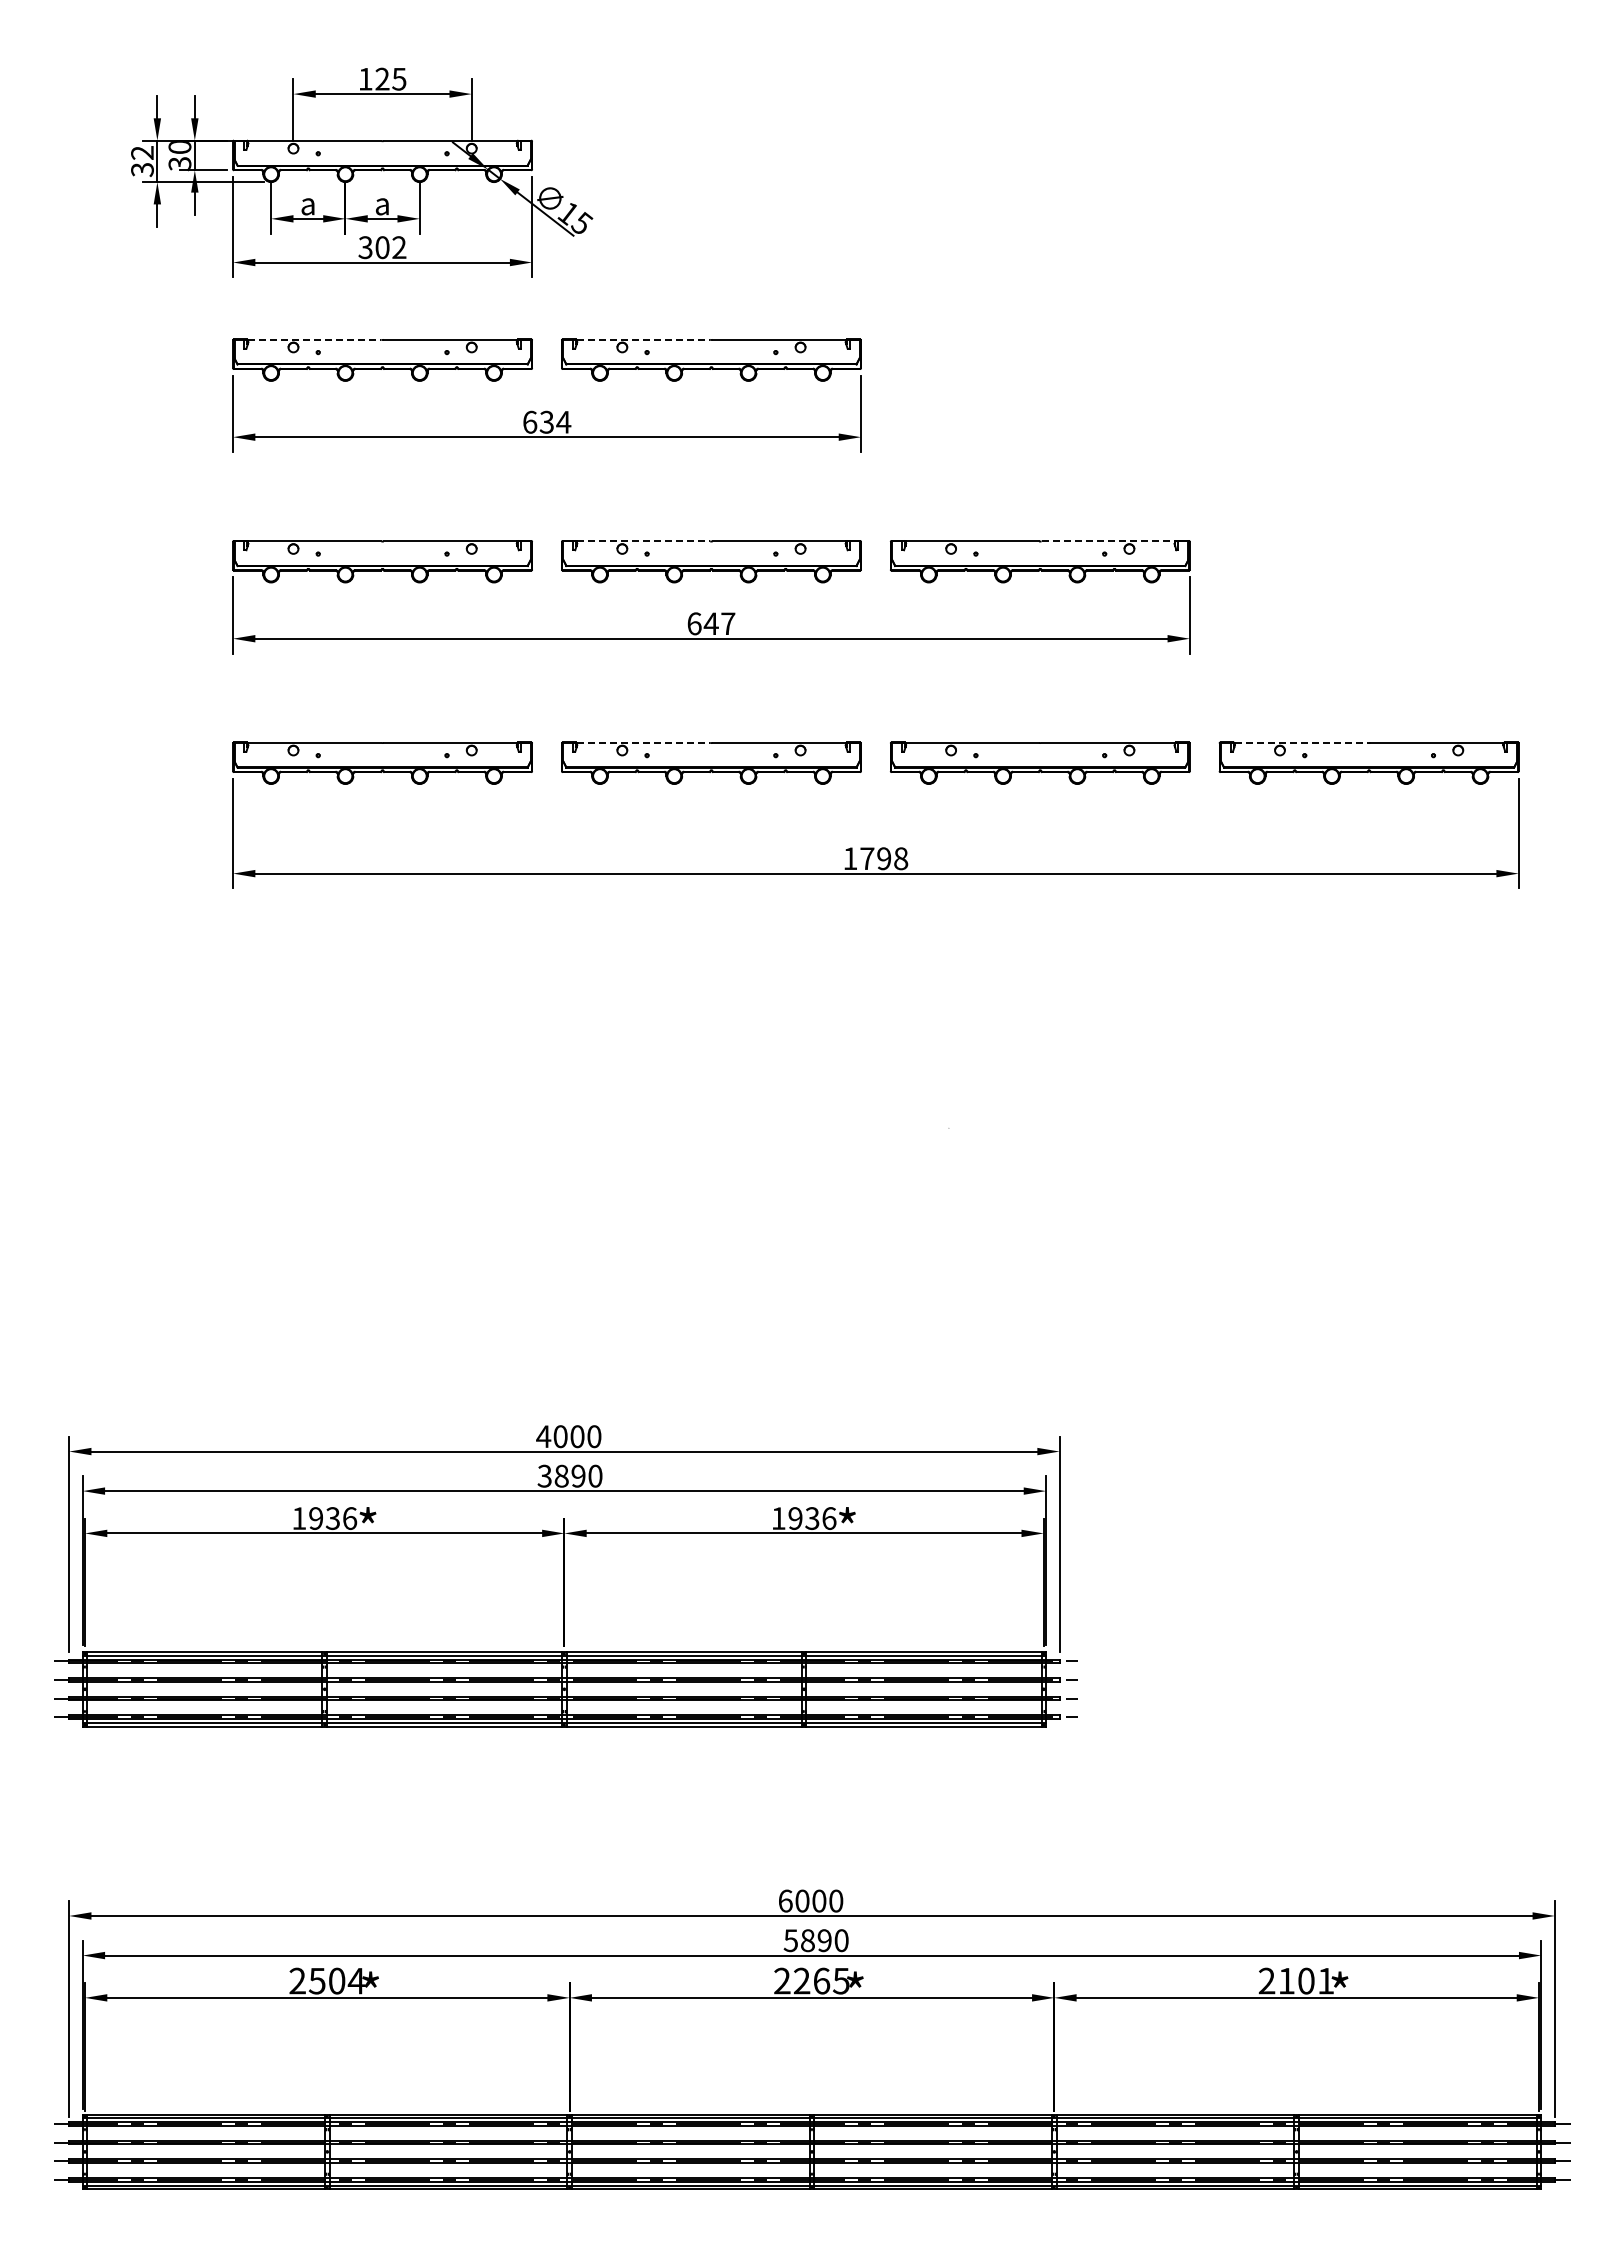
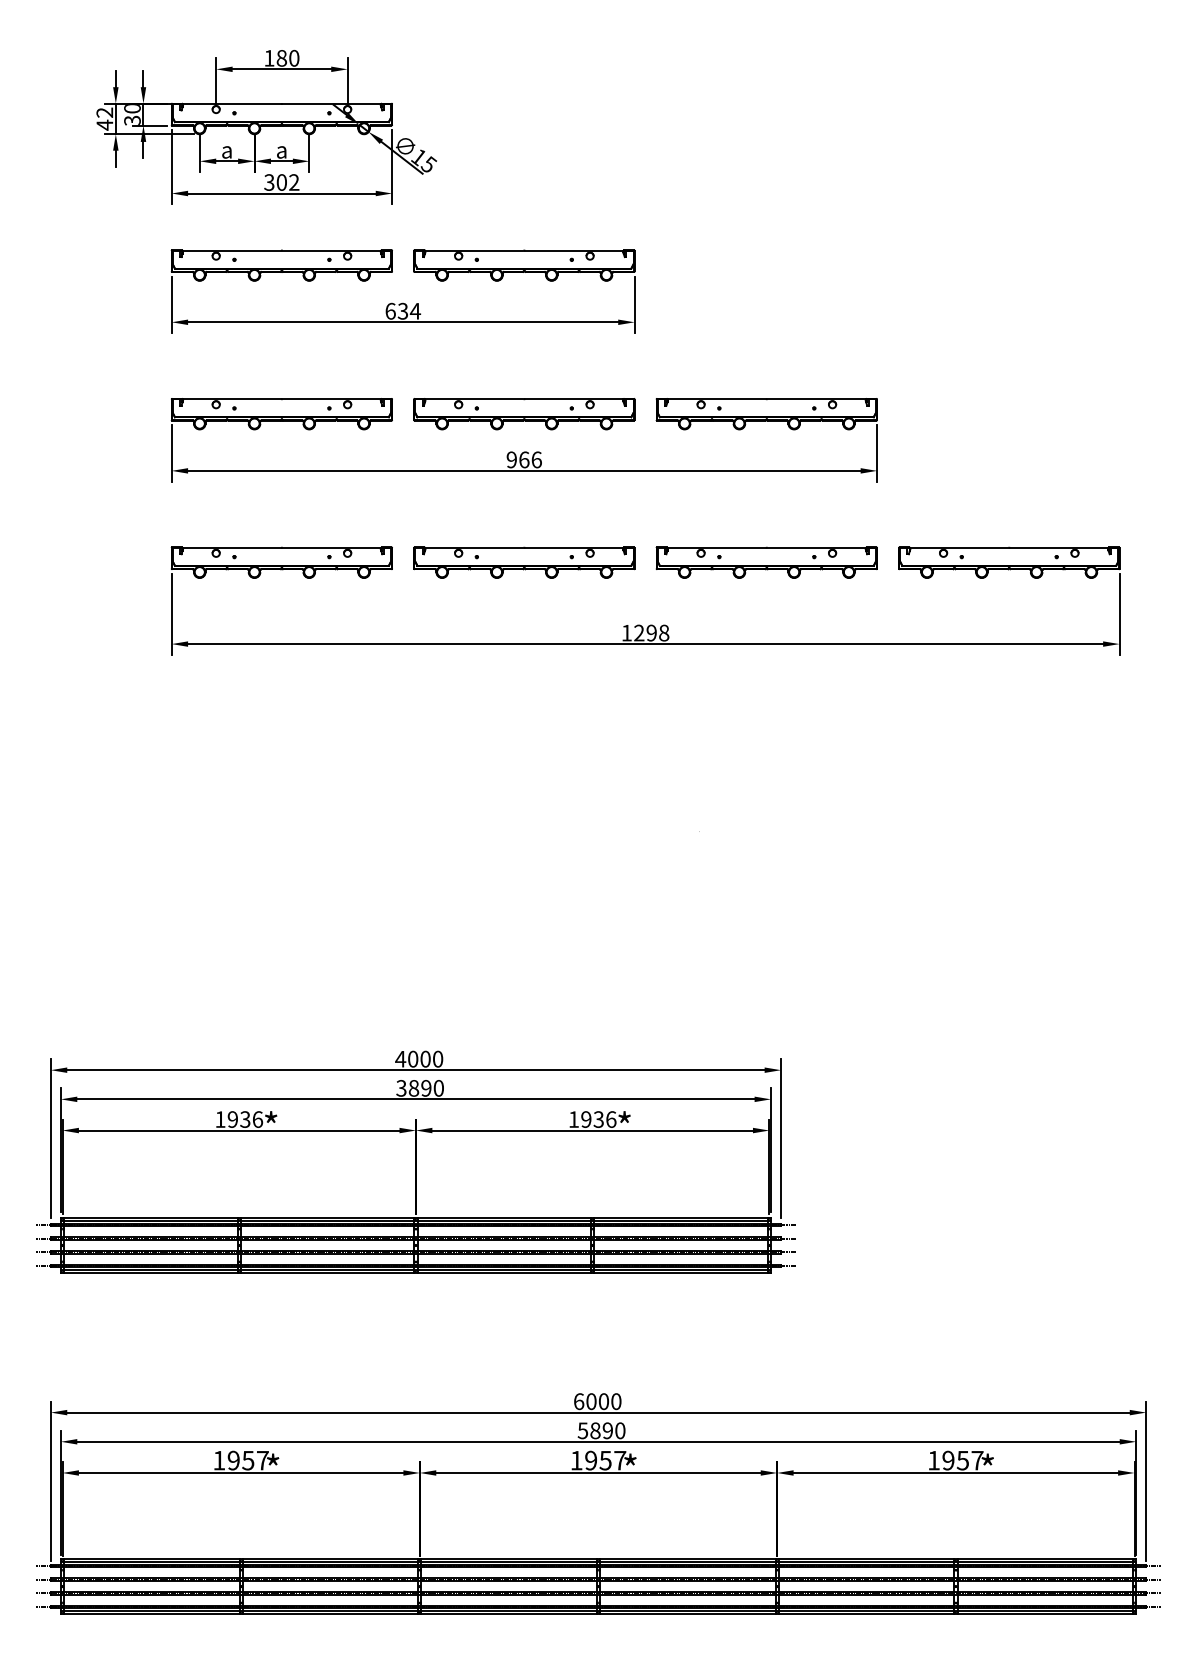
text: (390, 78) -> (287, 57), 125 -> 180
text: (142, 169) -> (104, 124), 32 -> 42
line: (315, 339) -> (232, 250), dashed -> solid
line: (644, 339) -> (475, 250), dashed -> solid
line: (644, 541) -> (475, 399), dashed -> solid
line: (1108, 541) -> (817, 399), dashed -> solid
text: (711, 623) -> (524, 459), 647 -> 966
line: (644, 742) -> (475, 547), dashed -> solid
line: (1301, 742) -> (959, 547), dashed -> solid
text: (867, 858) -> (639, 632), 1798 -> 1298
text: (327, 1980) -> (241, 1460), 2504 -> 1957
text: (811, 1980) -> (598, 1460), 2265 -> 1957
text: (1296, 1980) -> (955, 1460), 2101 -> 1957

